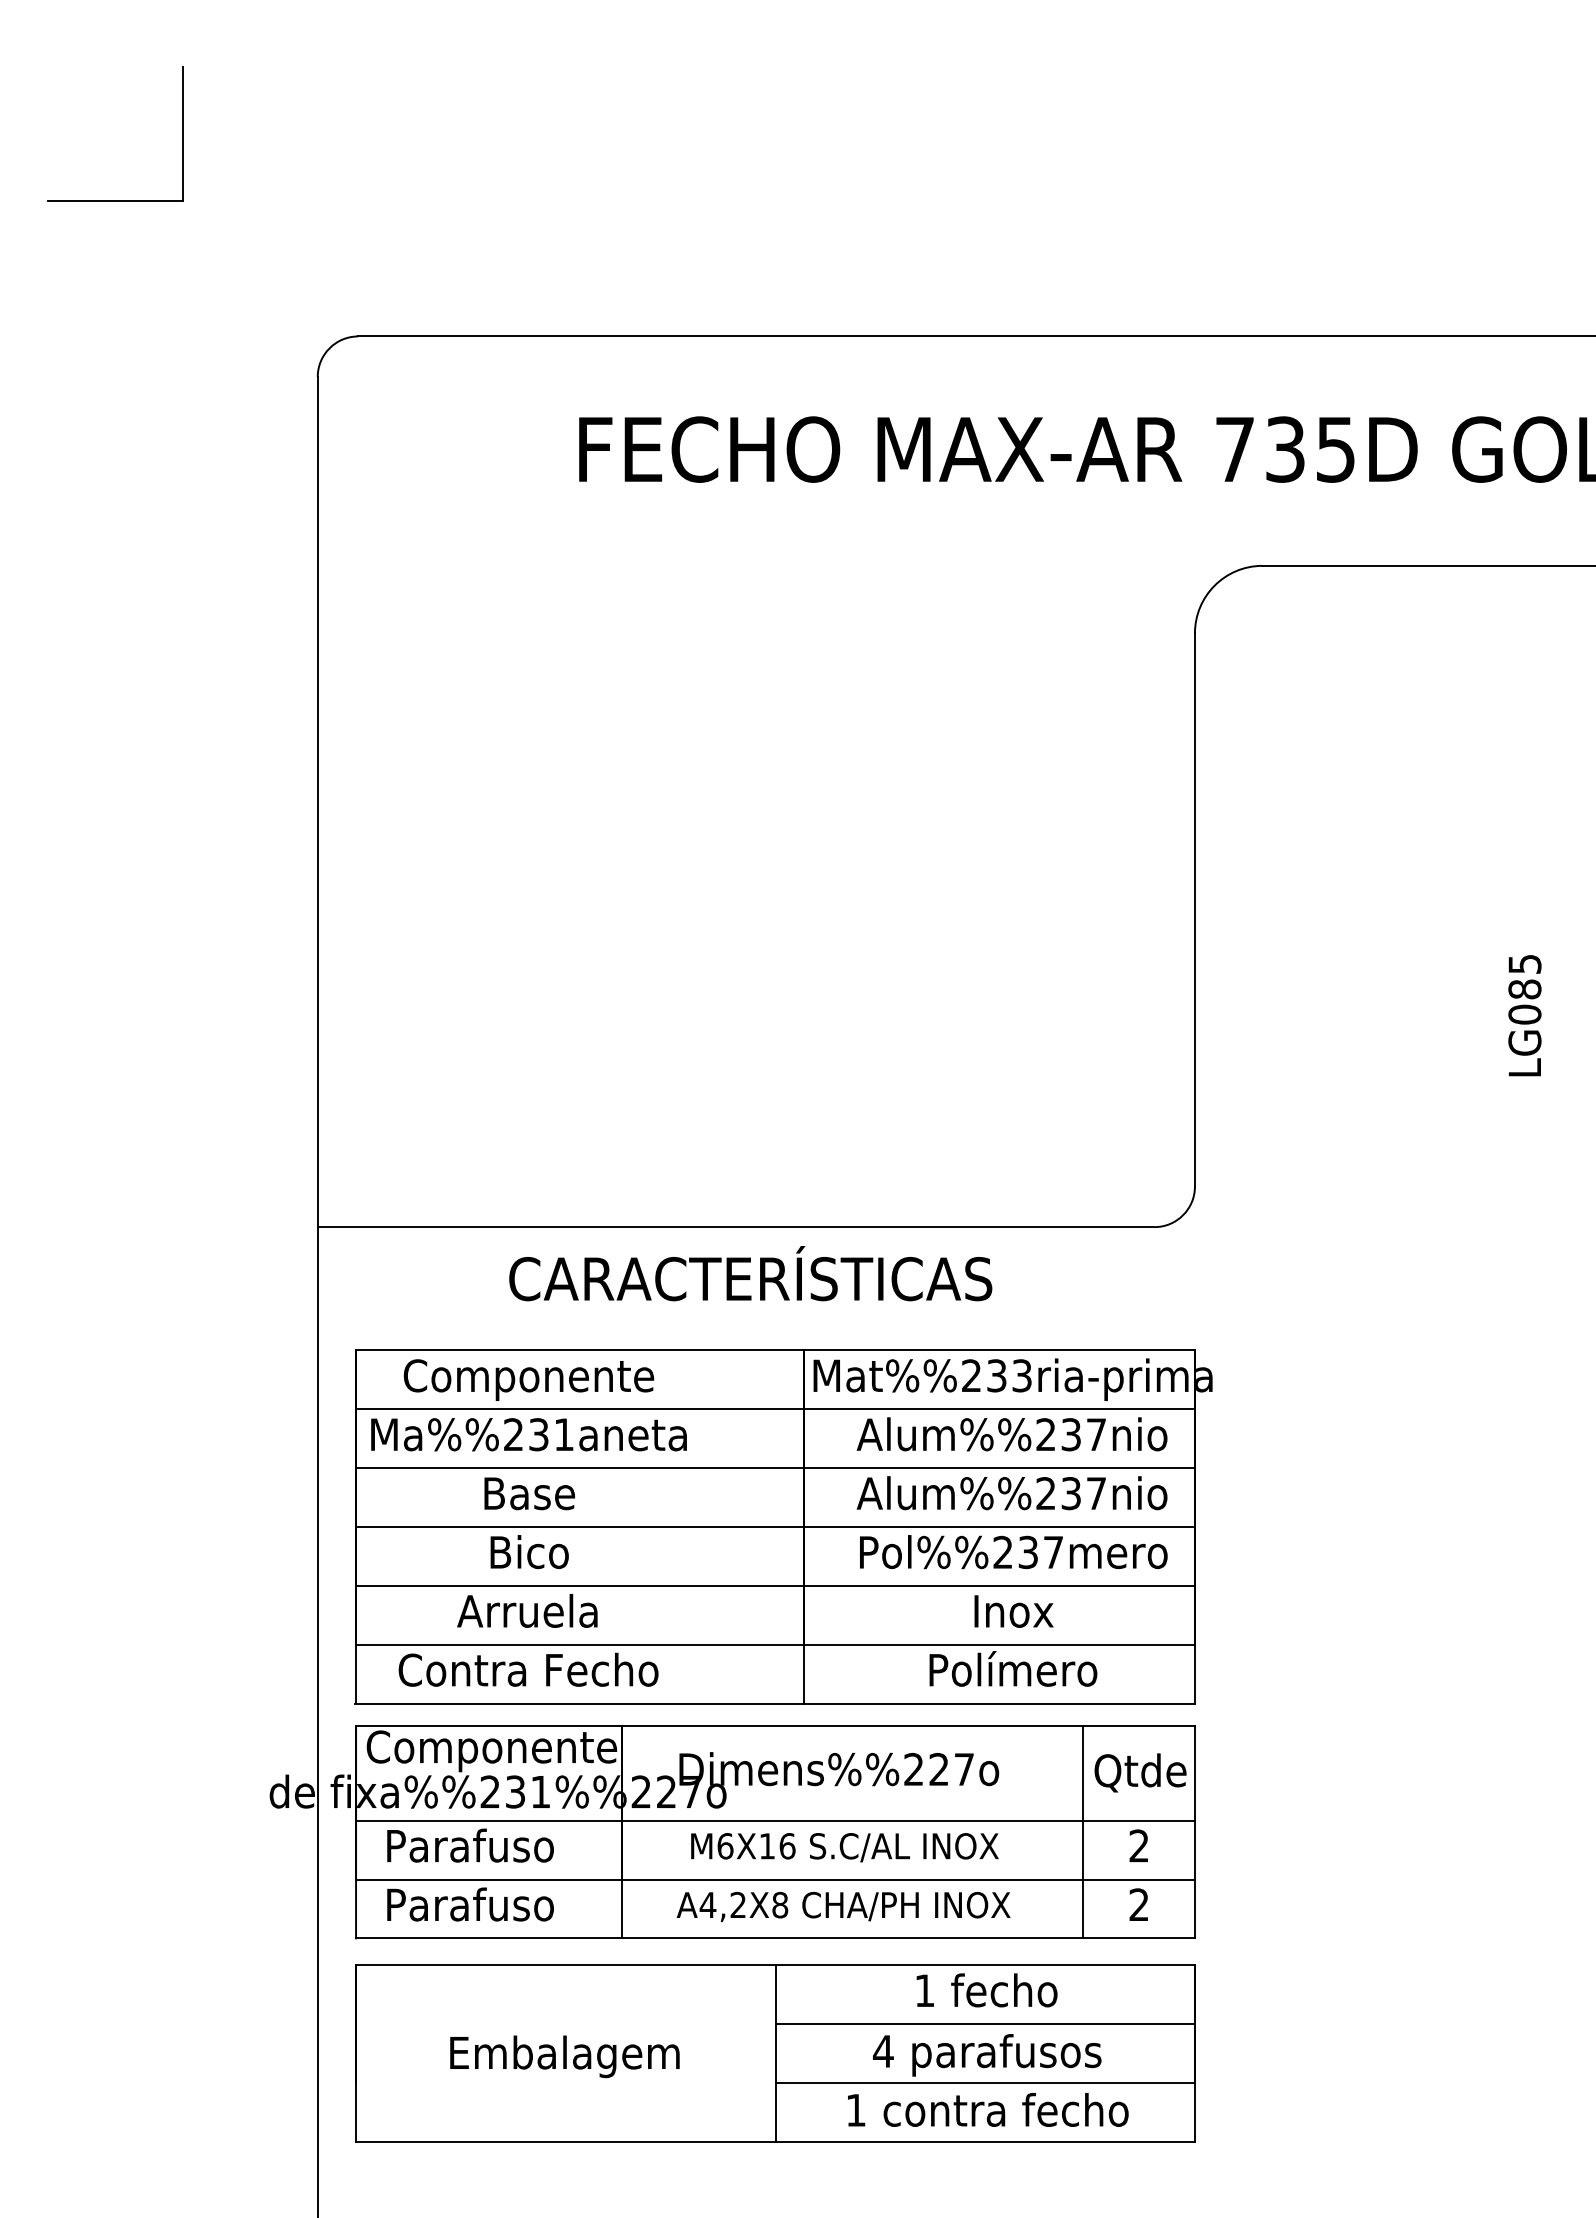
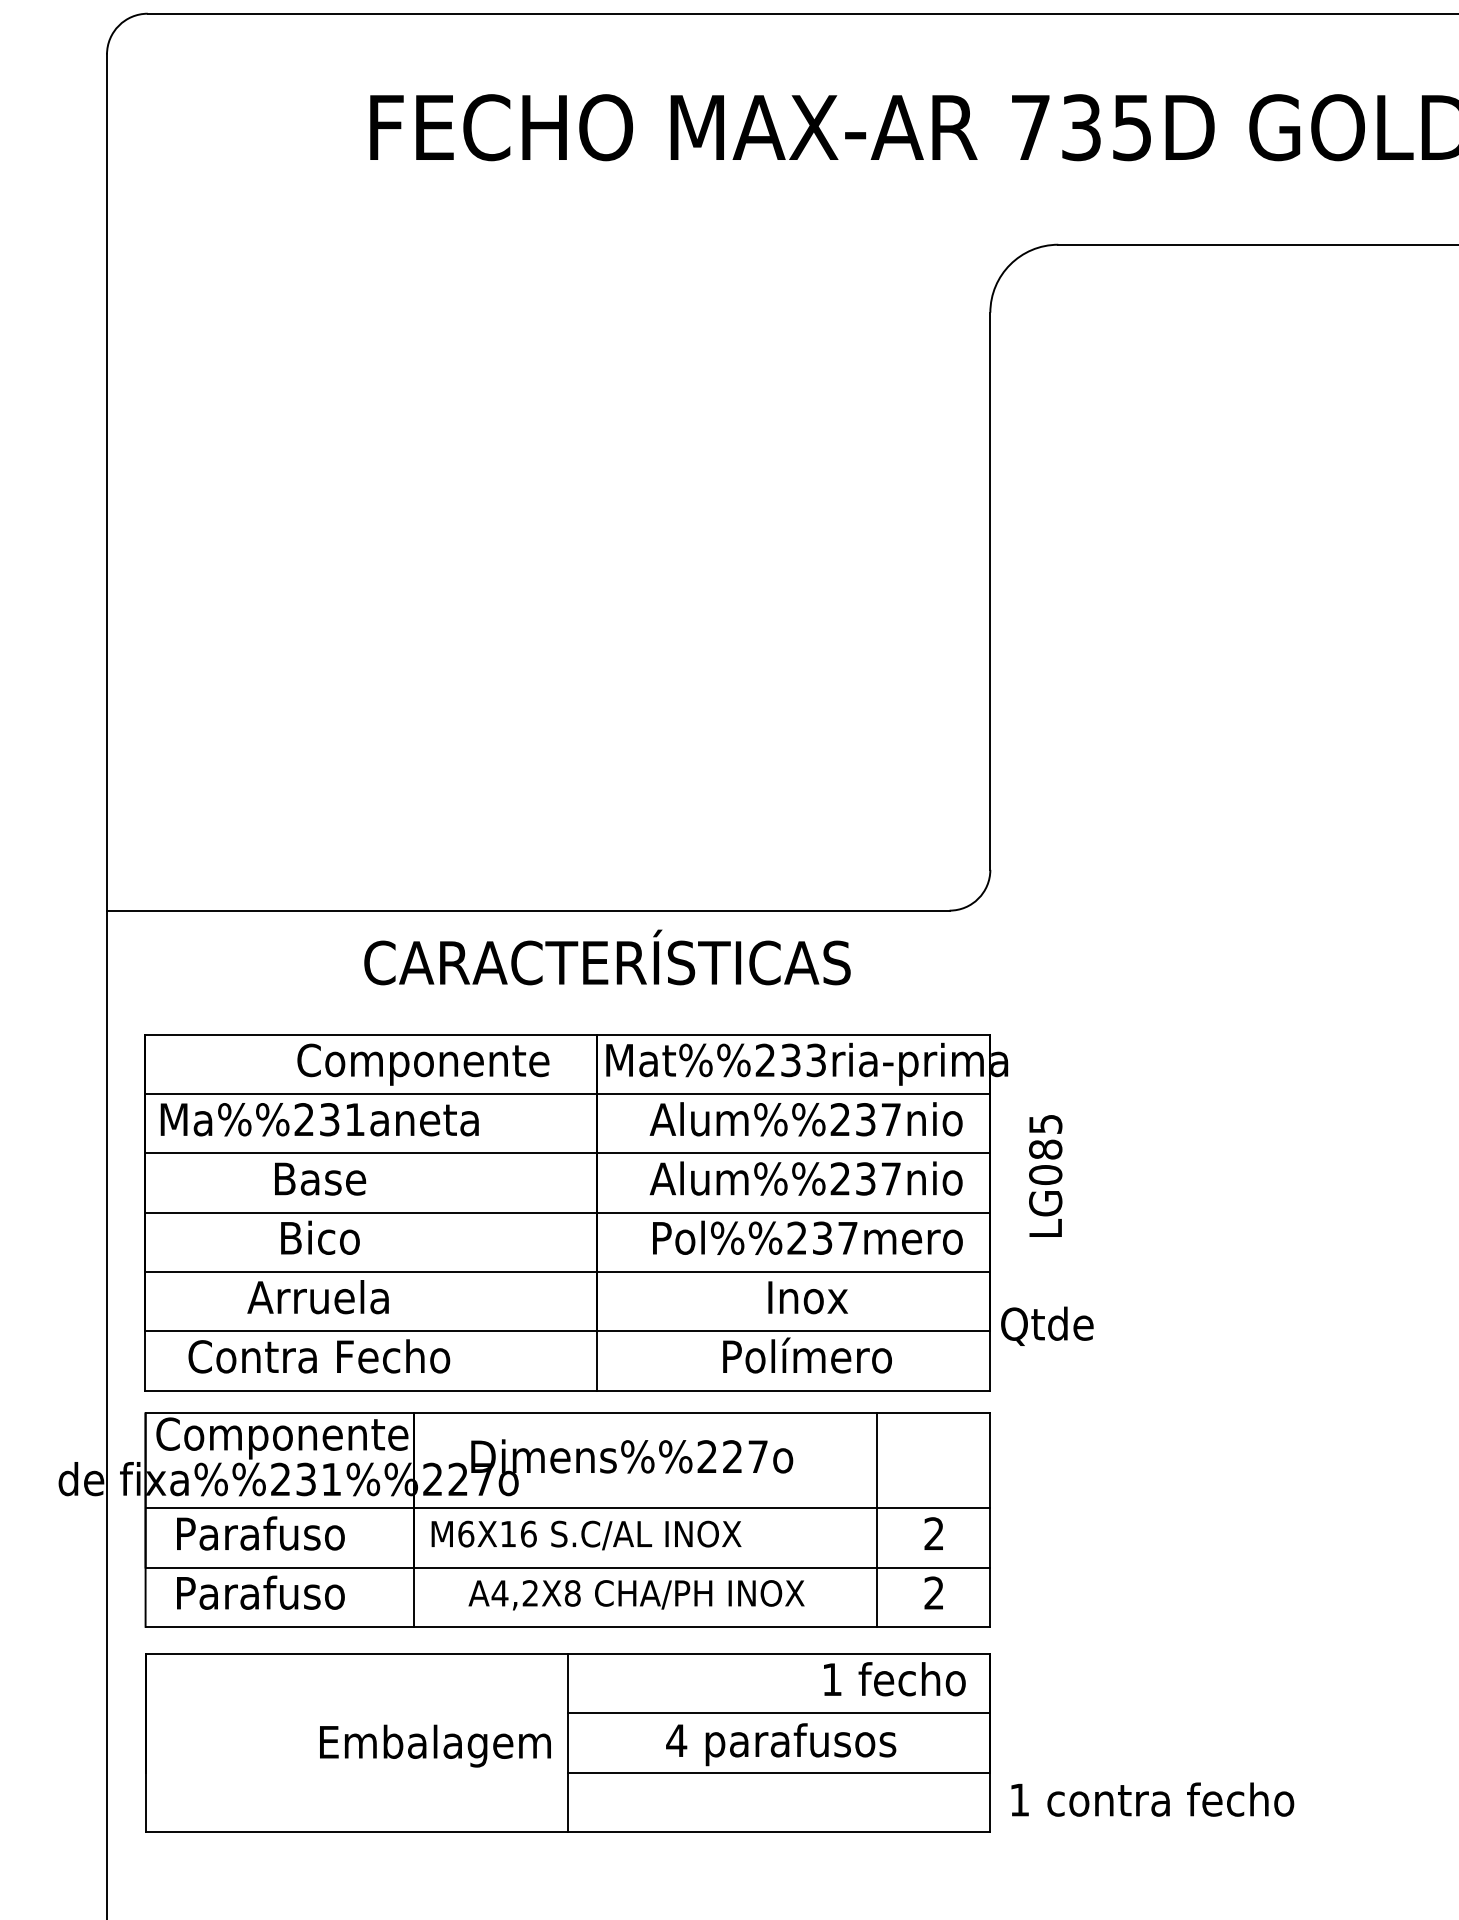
text: (1524, 1015) -> (1045, 1175), moved
text: (750, 1273) -> (607, 957), moved
text: (528, 1379) -> (422, 1064), moved
text: (1140, 1772) -> (1047, 1325), moved
text: (844, 1847) -> (586, 1535), moved
text: (986, 1990) -> (894, 1679), moved
text: (564, 2056) -> (435, 1745), moved
text: (988, 2109) -> (1153, 1799), moved

